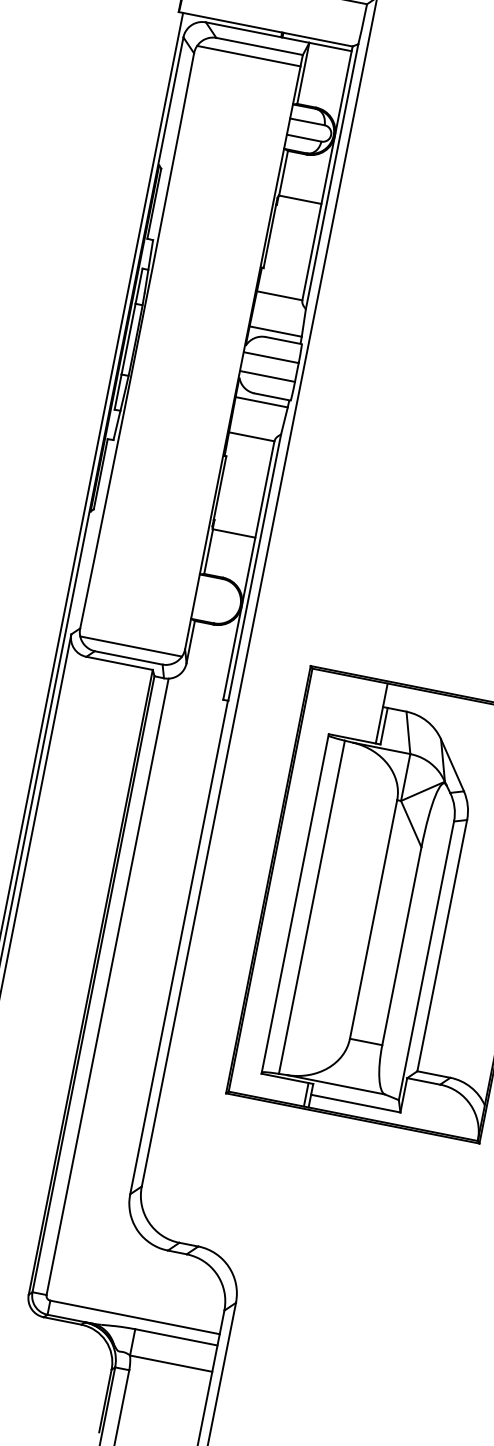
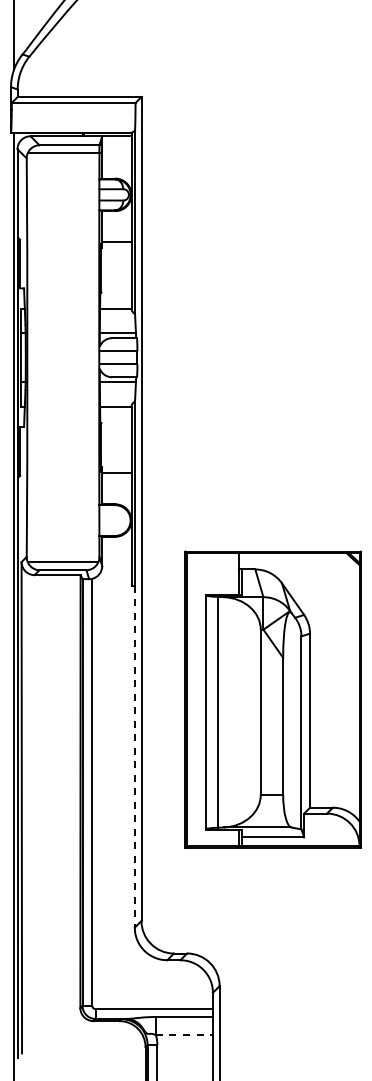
line: (178, 947) -> (134, 756), solid -> dashed
line: (171, 1364) -> (184, 1035), solid -> dashed

